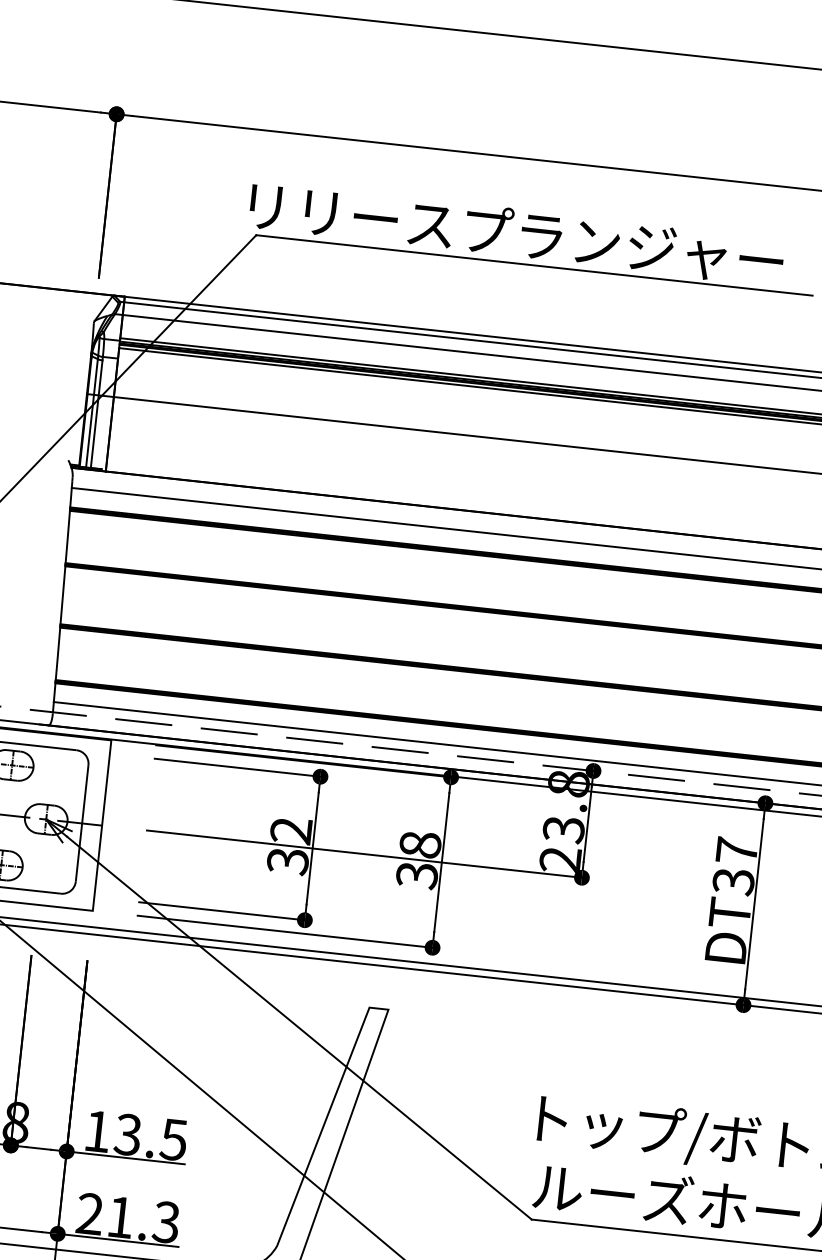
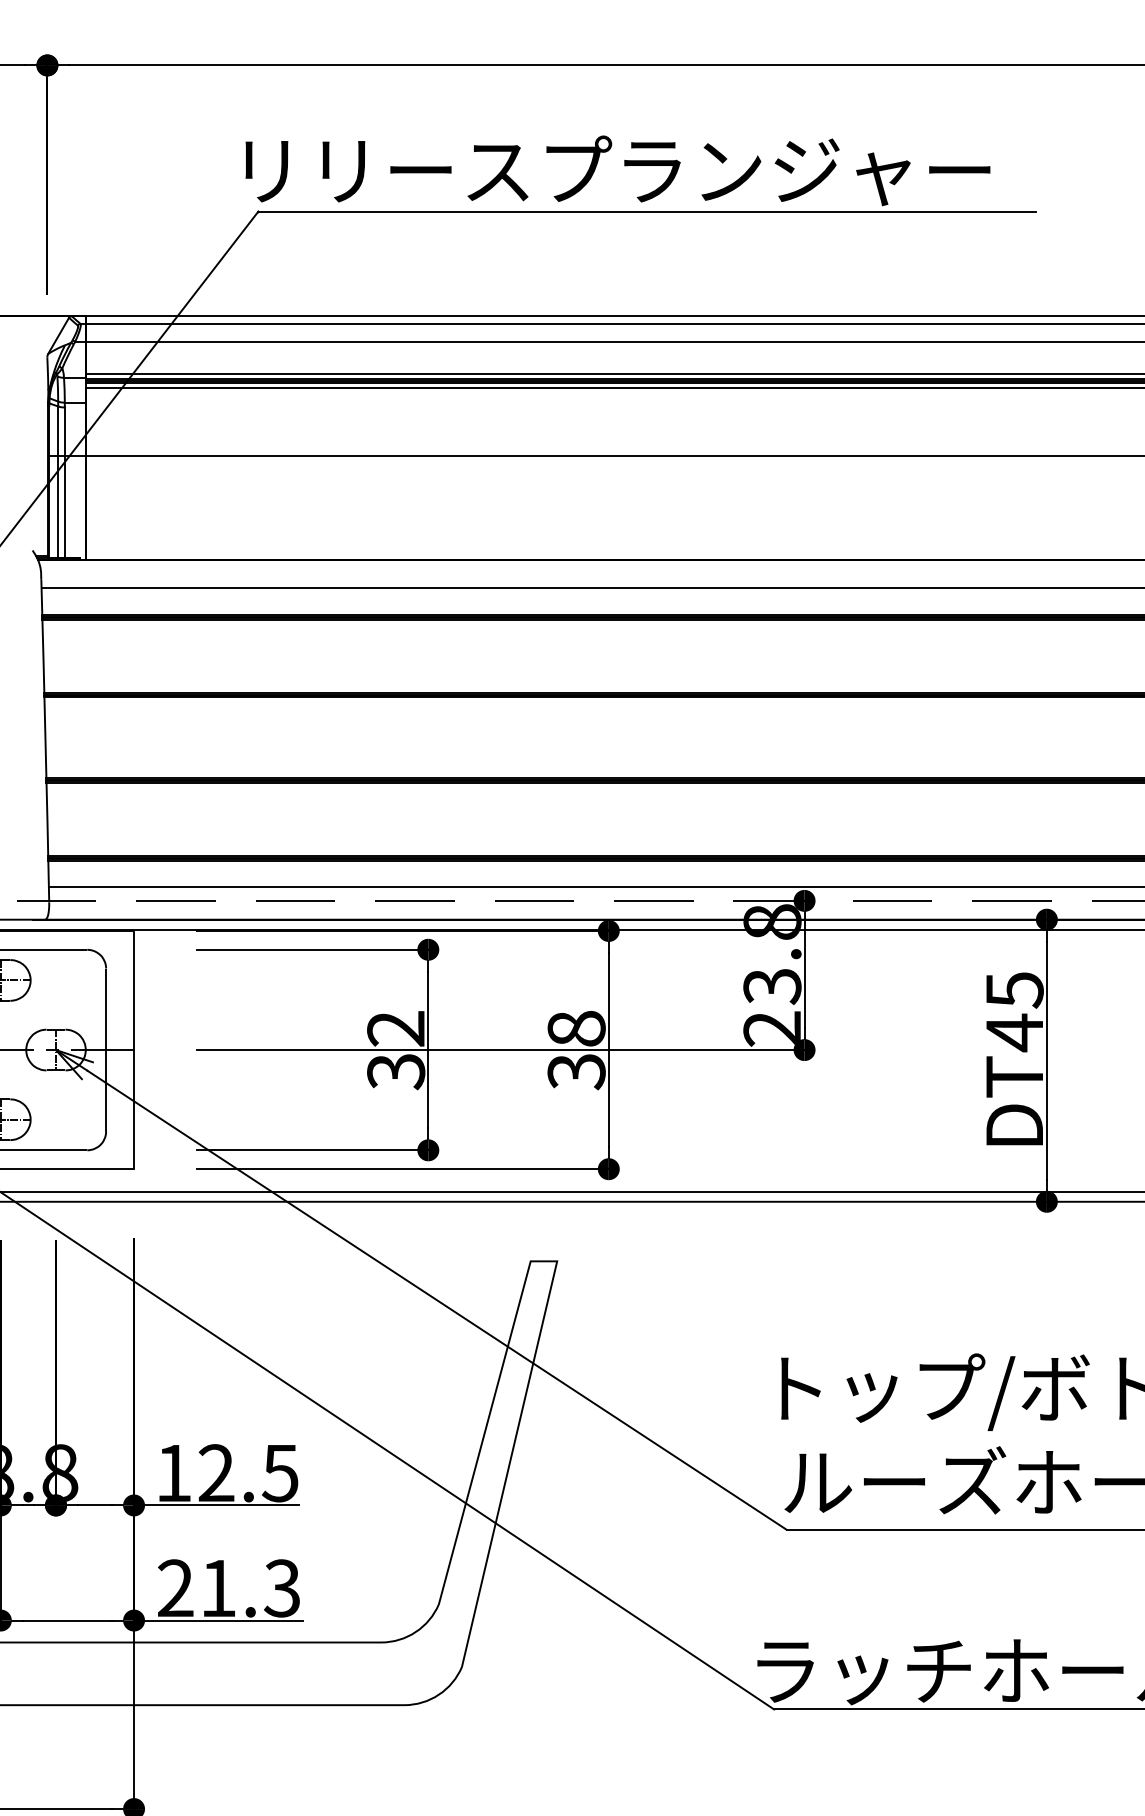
text: (735, 867) -> (1014, 1012), DT37 -> DT45
text: (128, 1135) -> (216, 1473), 13.5 -> 12.5

